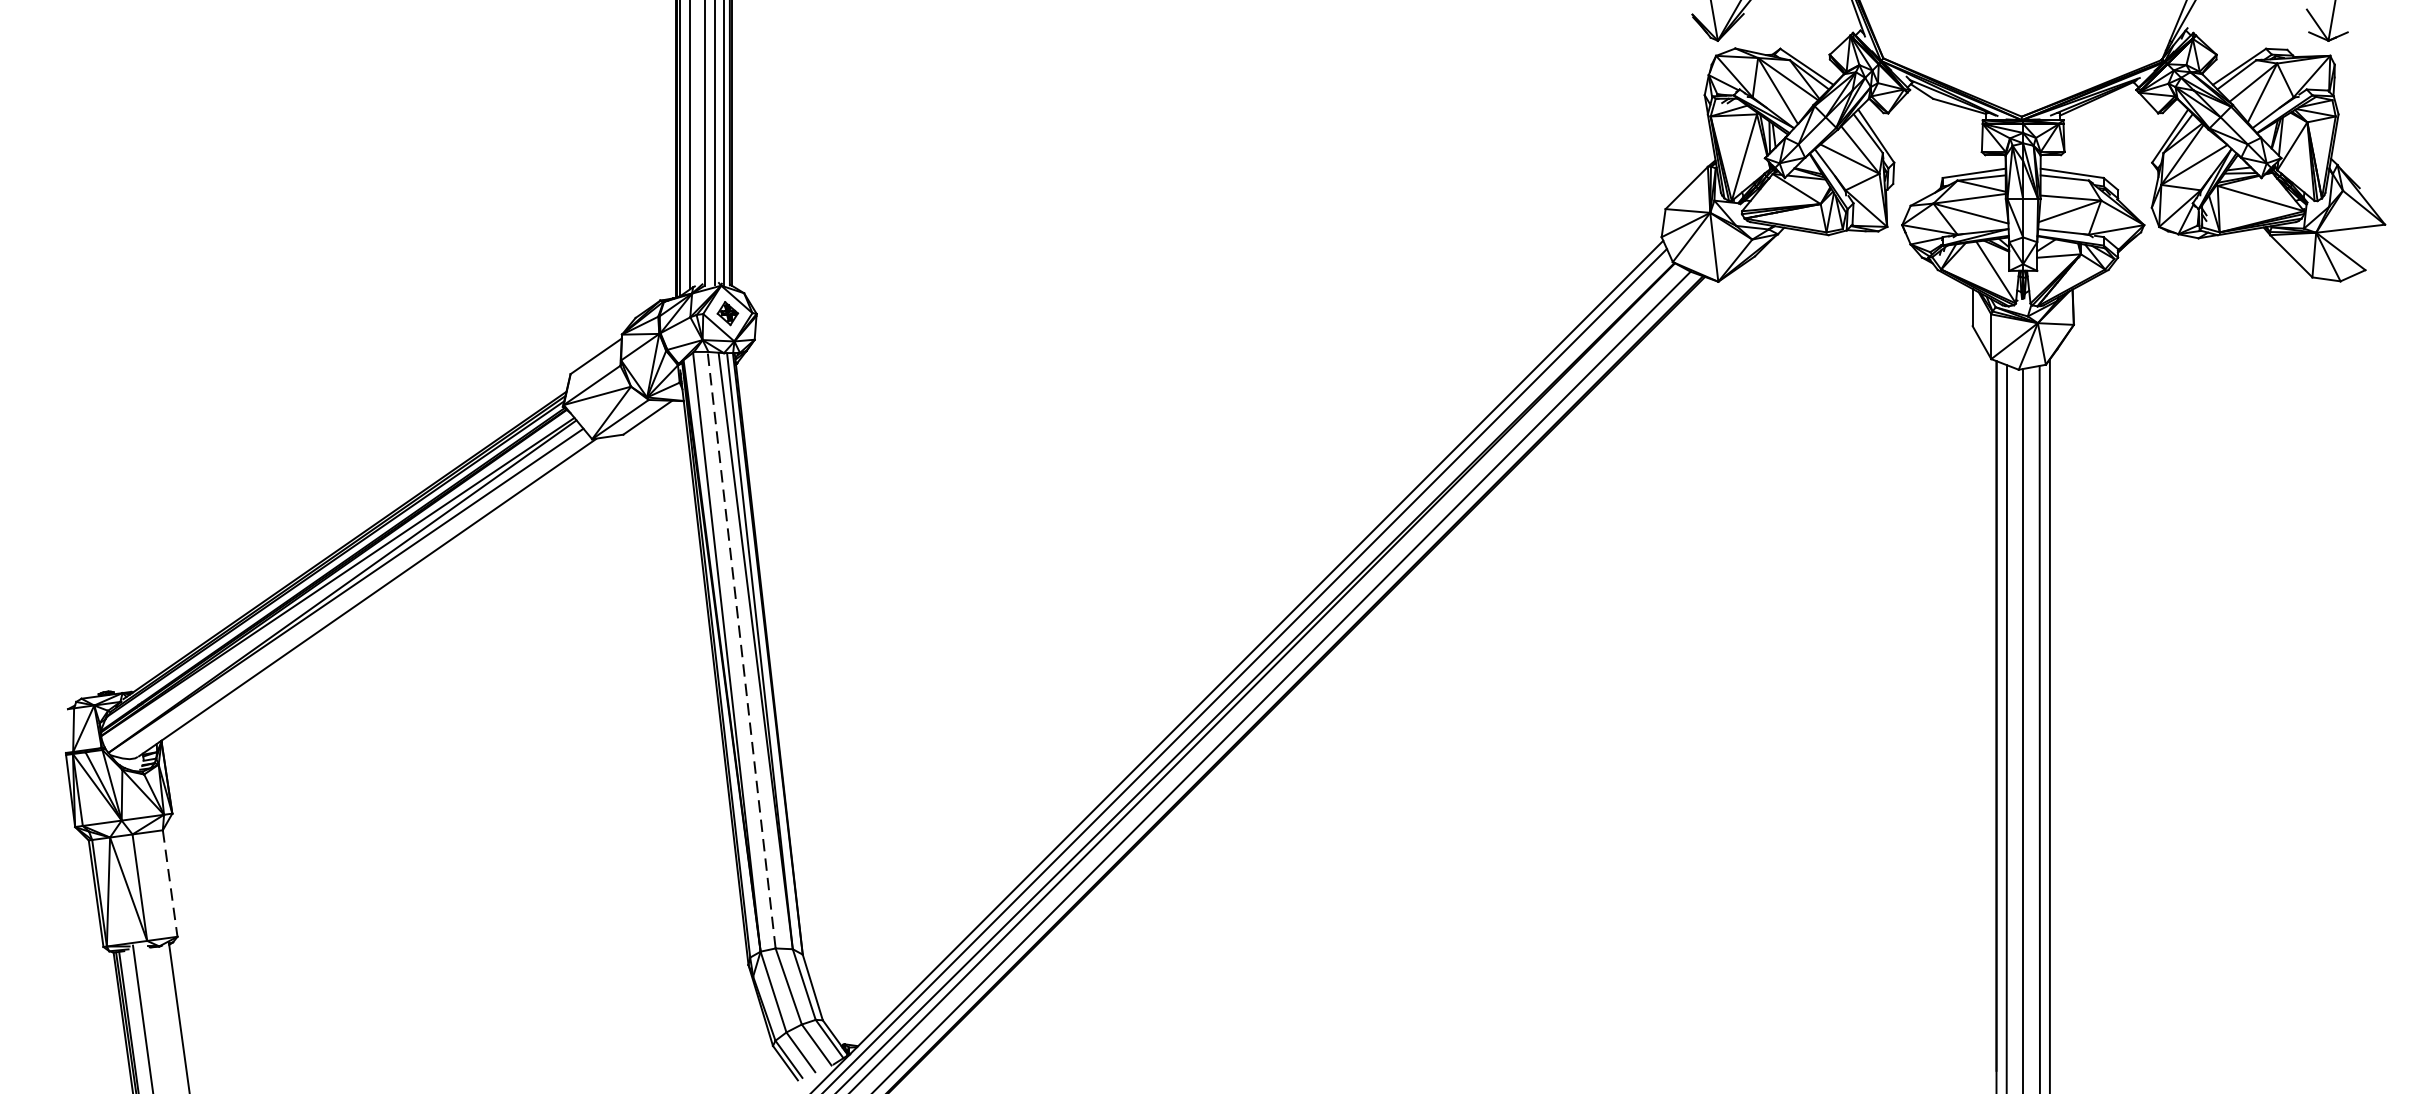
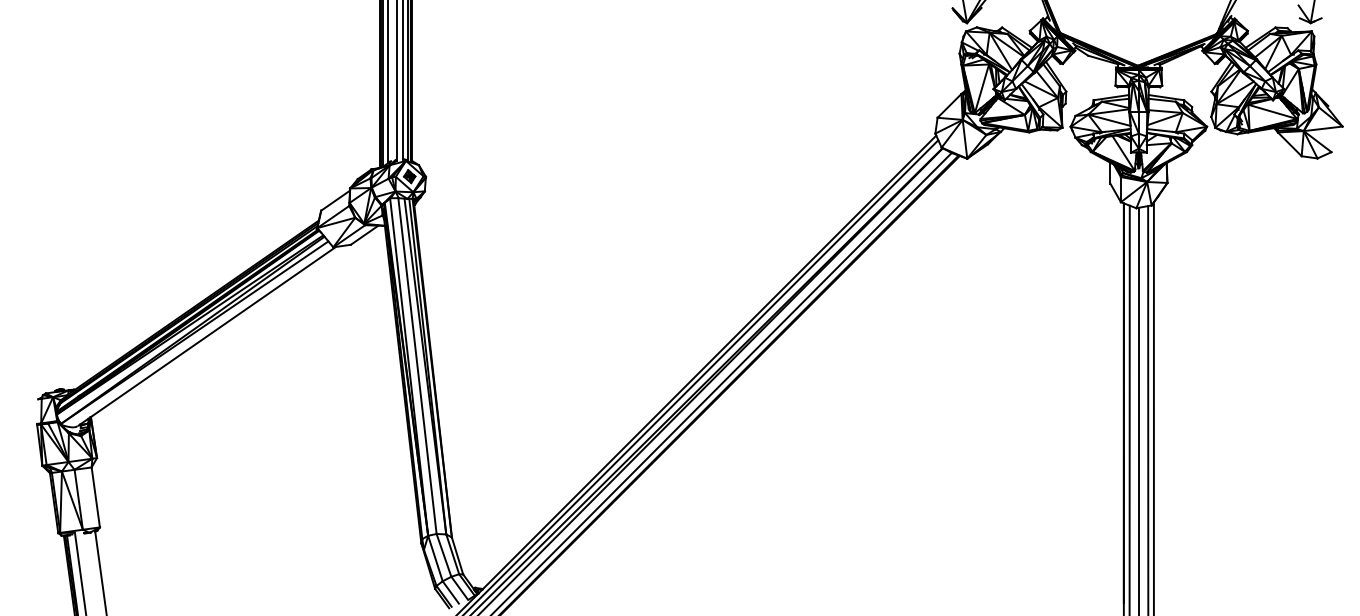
line: (741, 650) -> (417, 366), dashed -> solid
line: (169, 883) -> (95, 497), dashed -> solid

